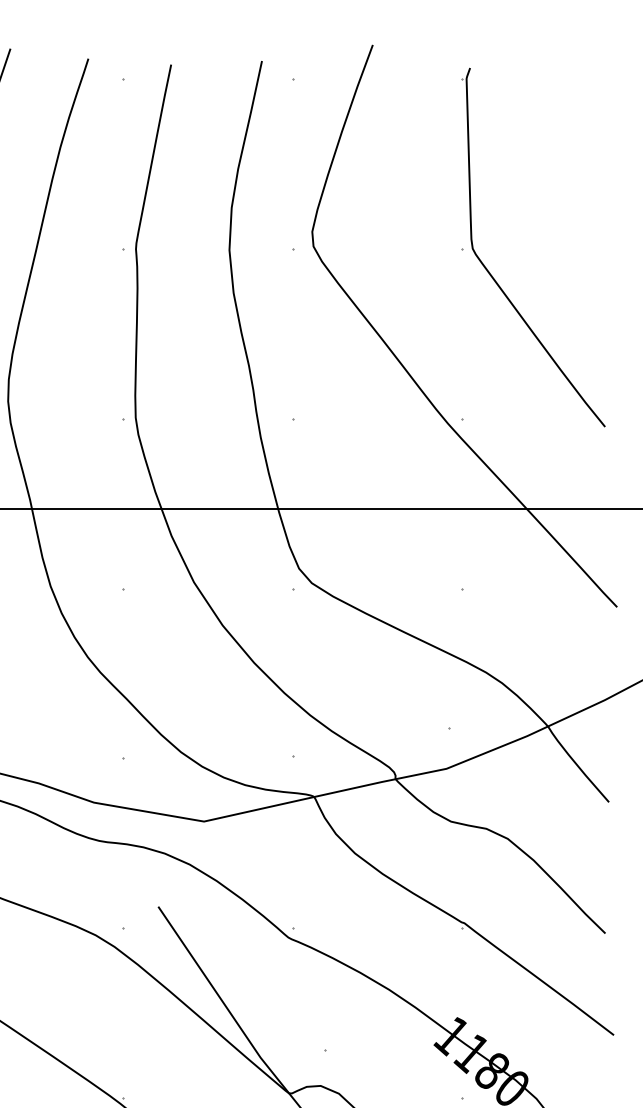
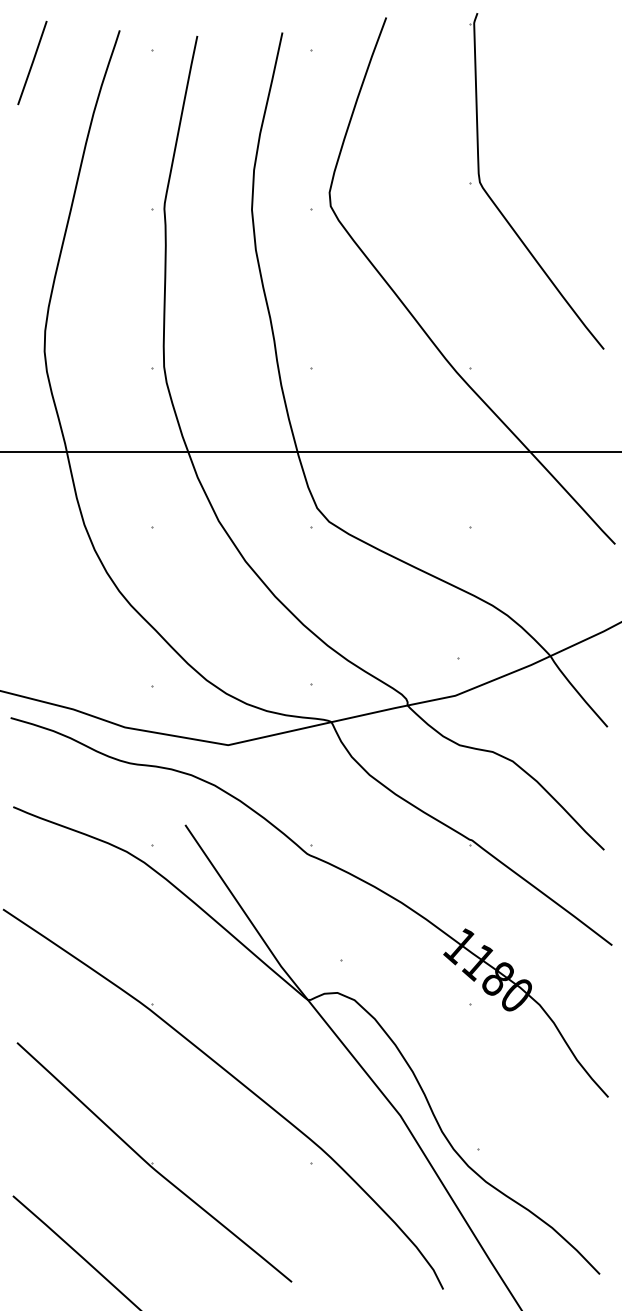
part: (492, 275) -> (498, 207), moved

